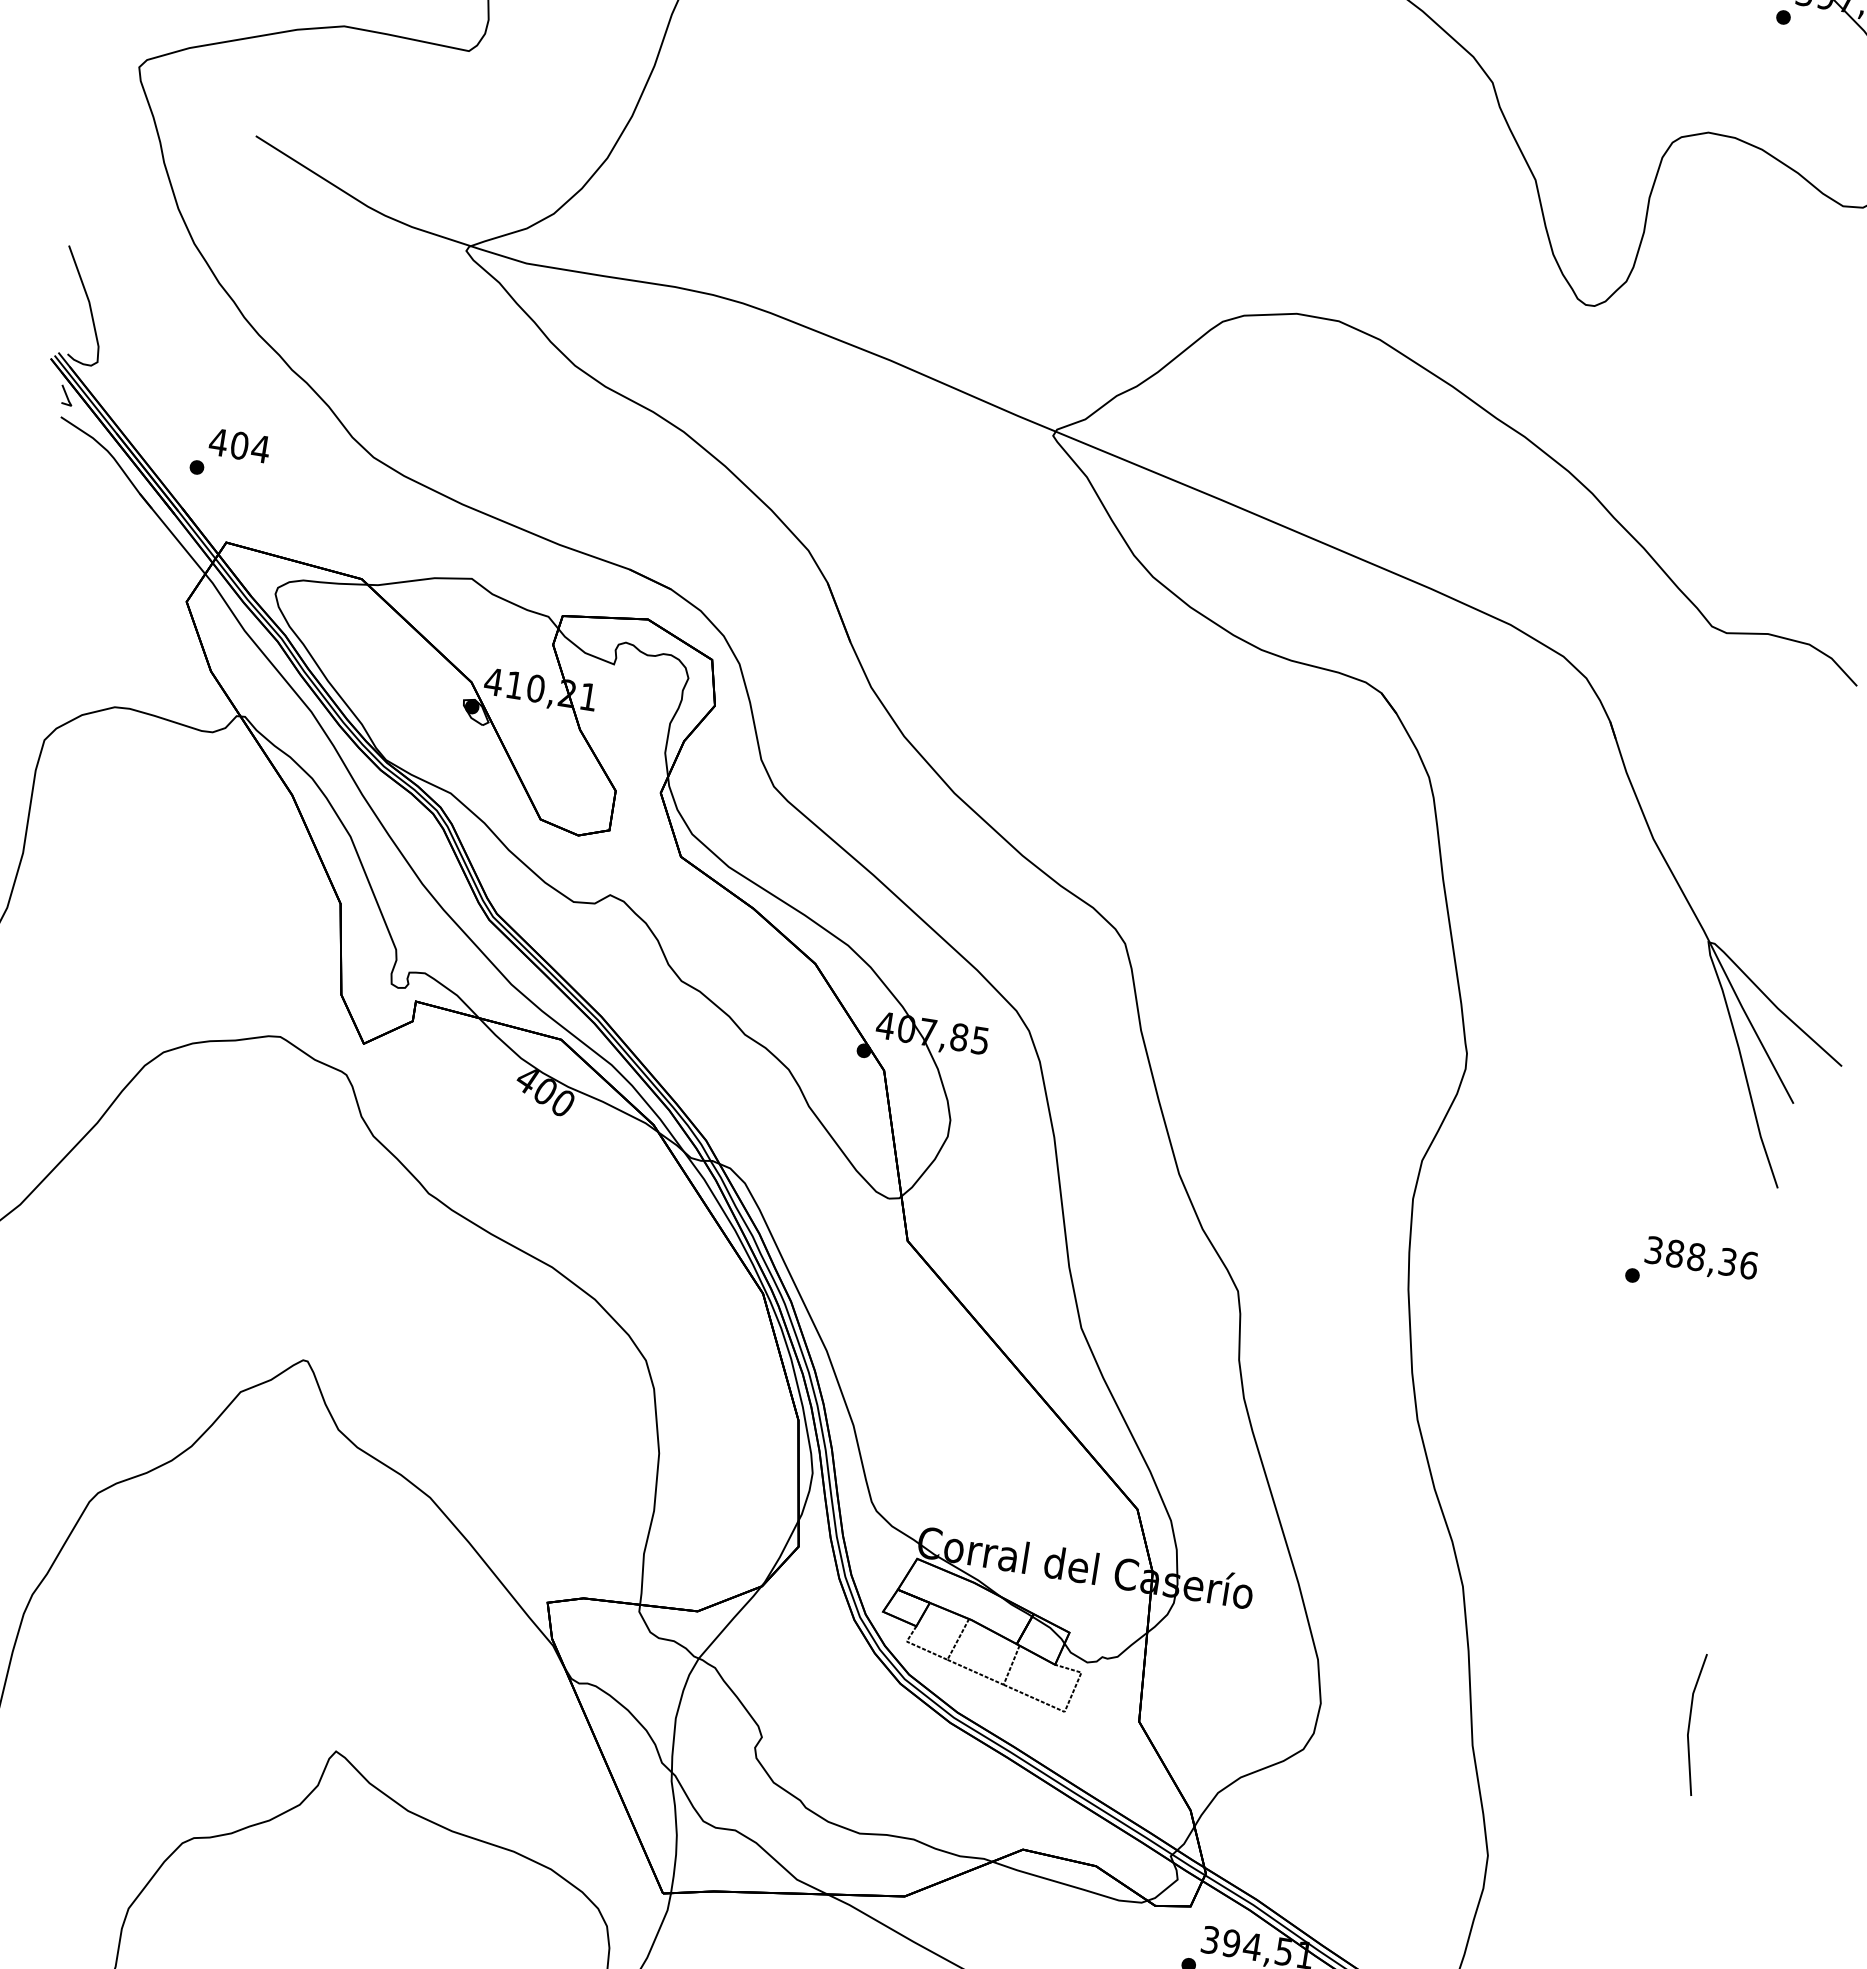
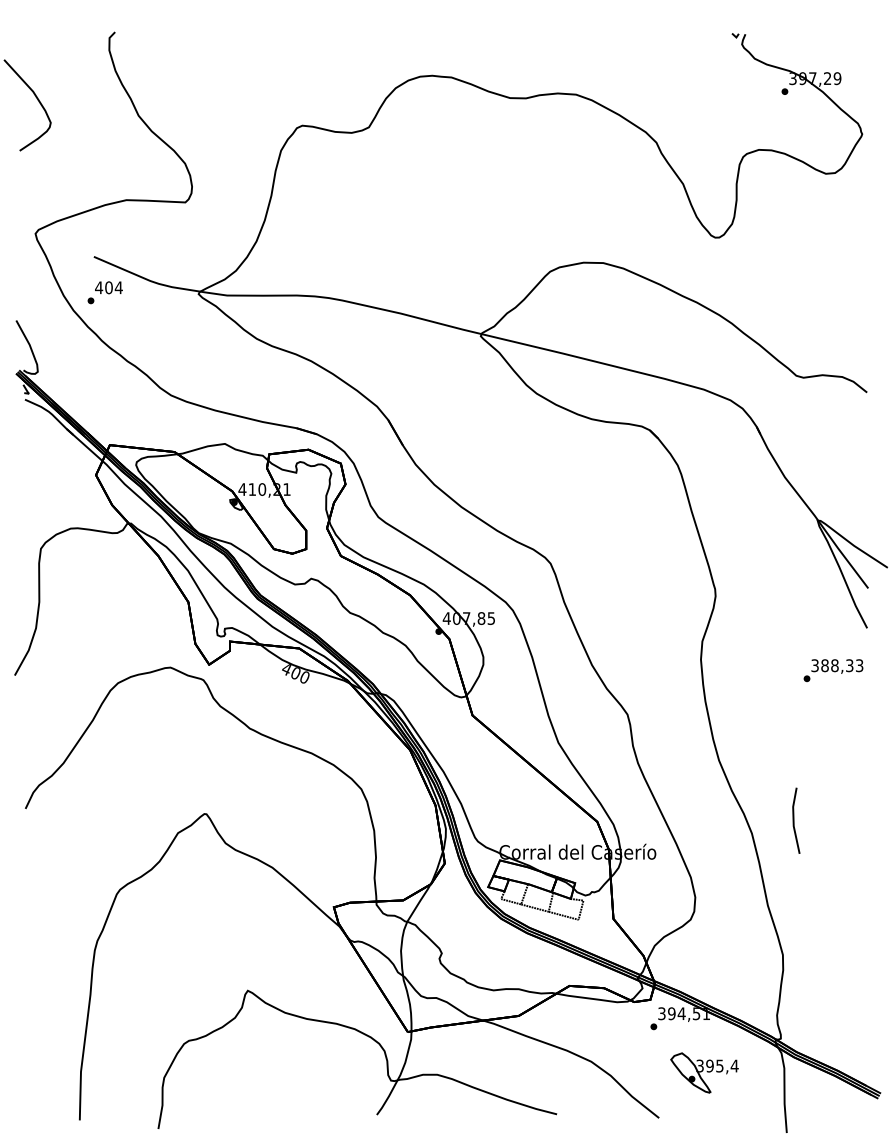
text: (228, 454) -> (104, 292), moved
text: (1748, 1264) -> (859, 665), 388,36 -> 388,33
line: (1691, 1723) -> (794, 820), moved

